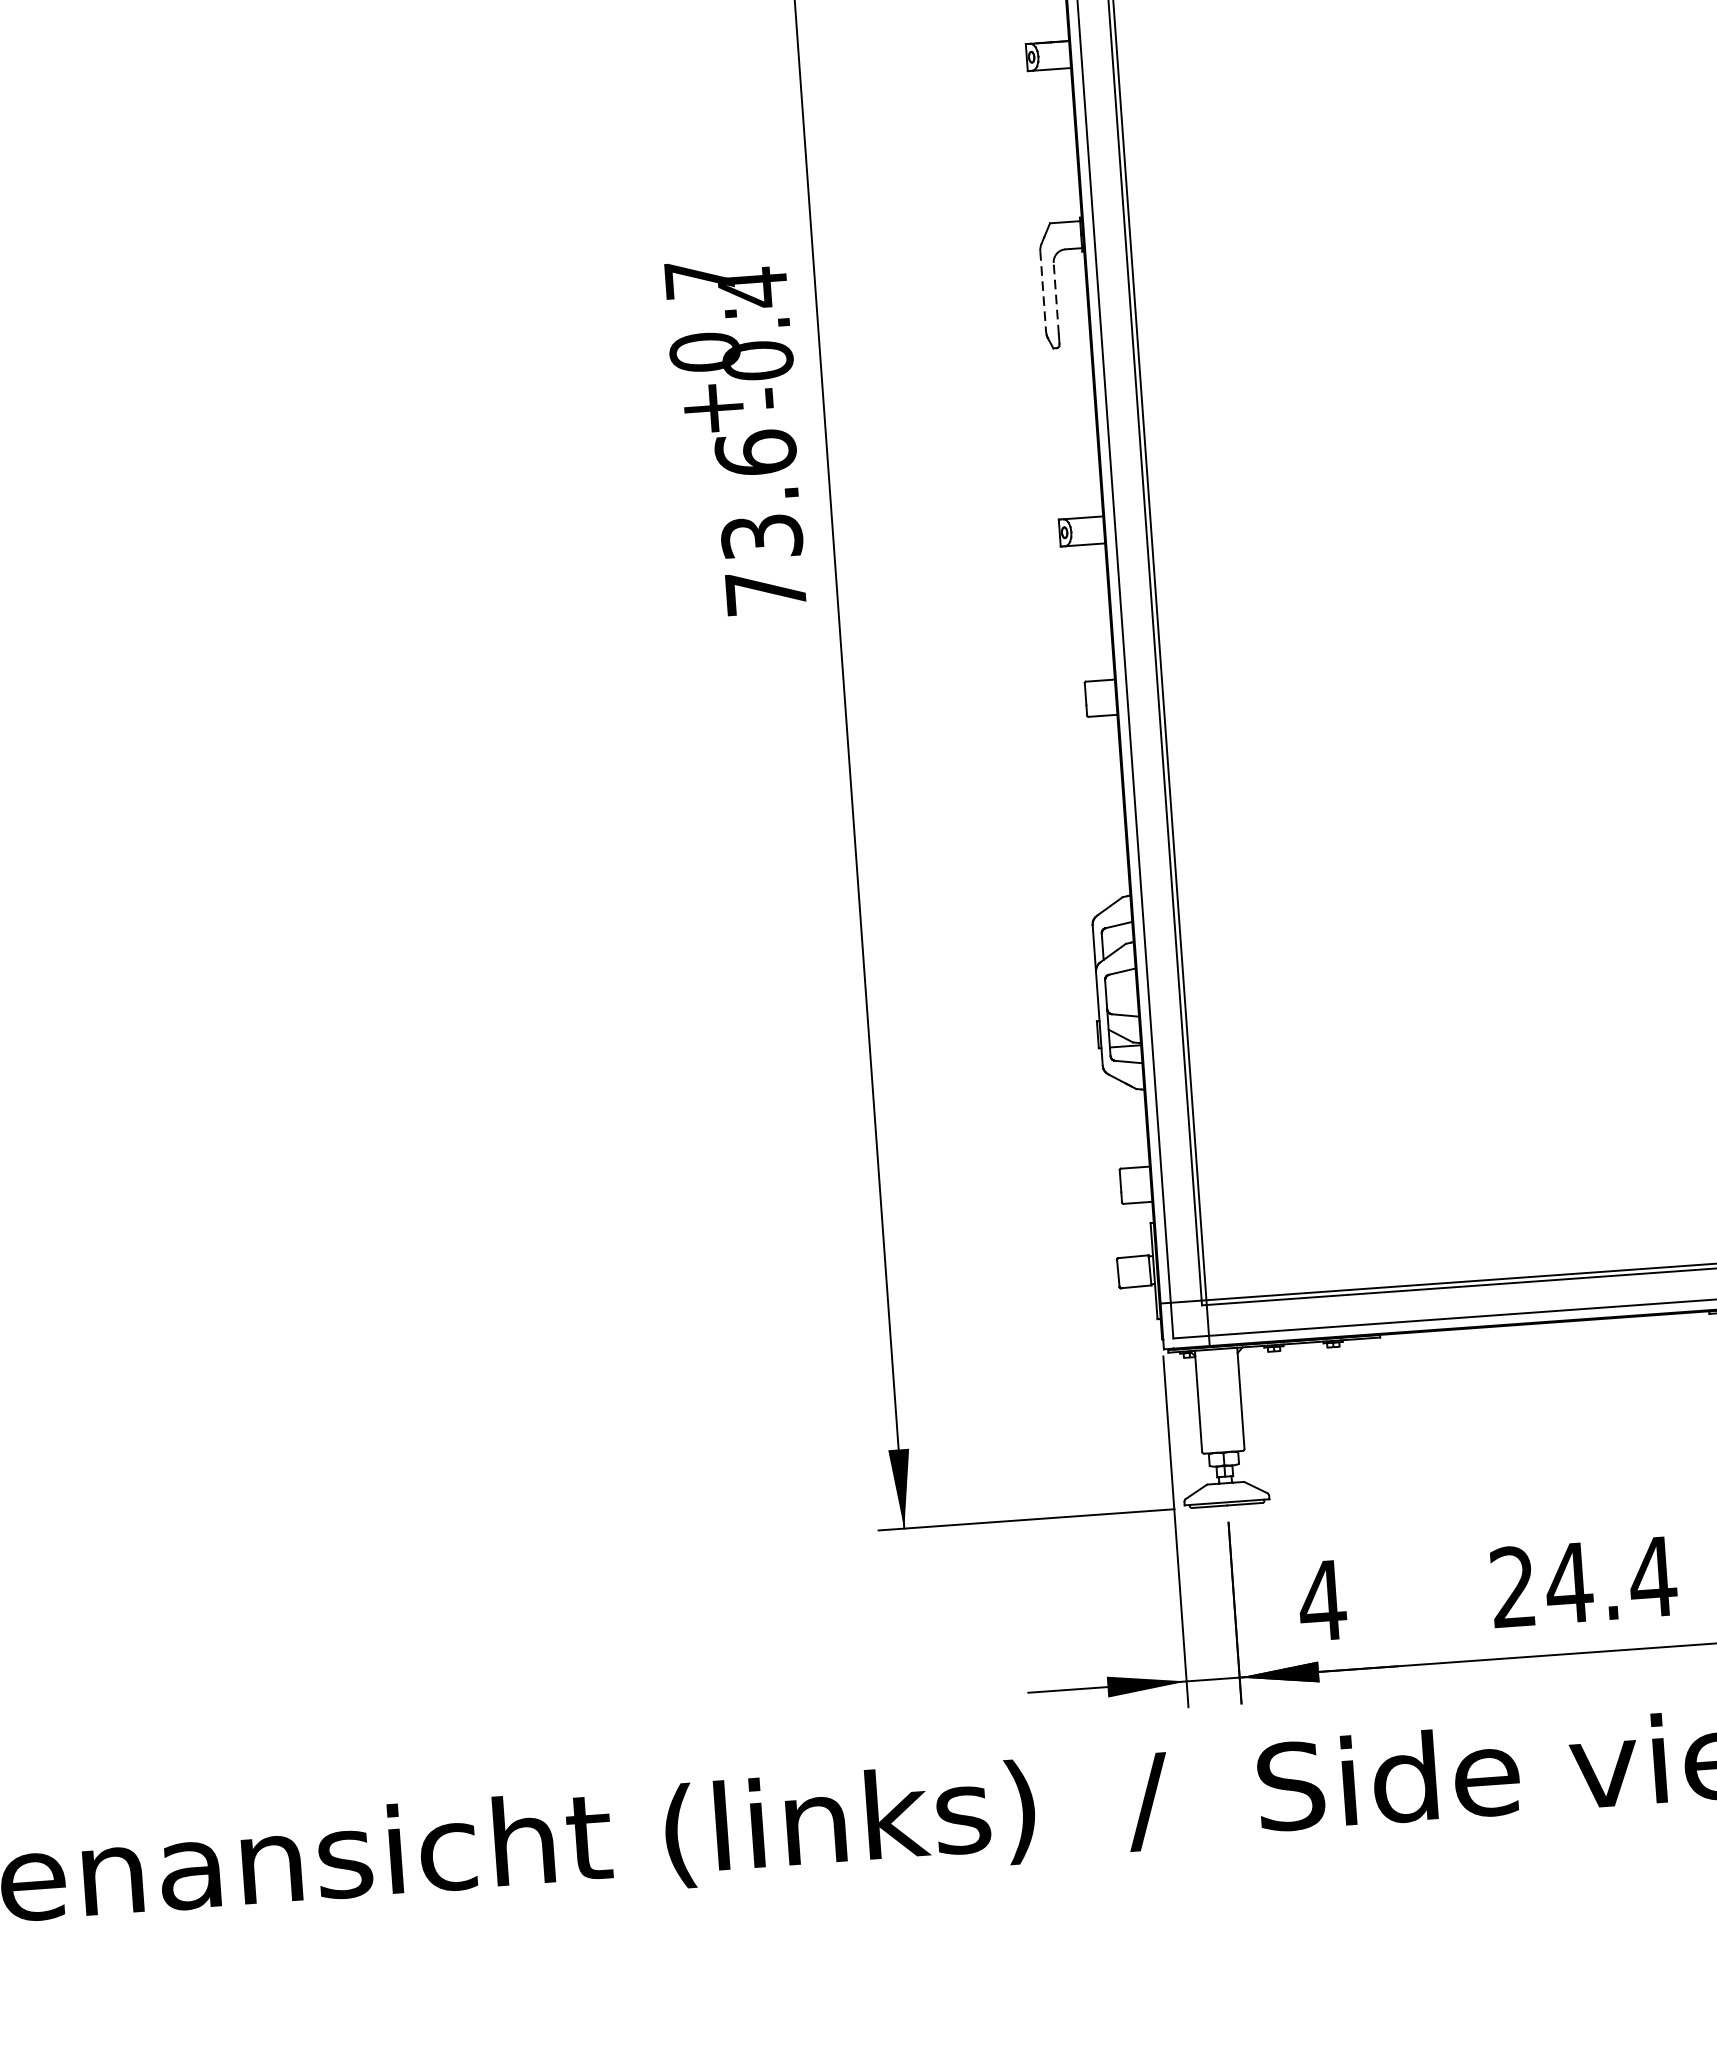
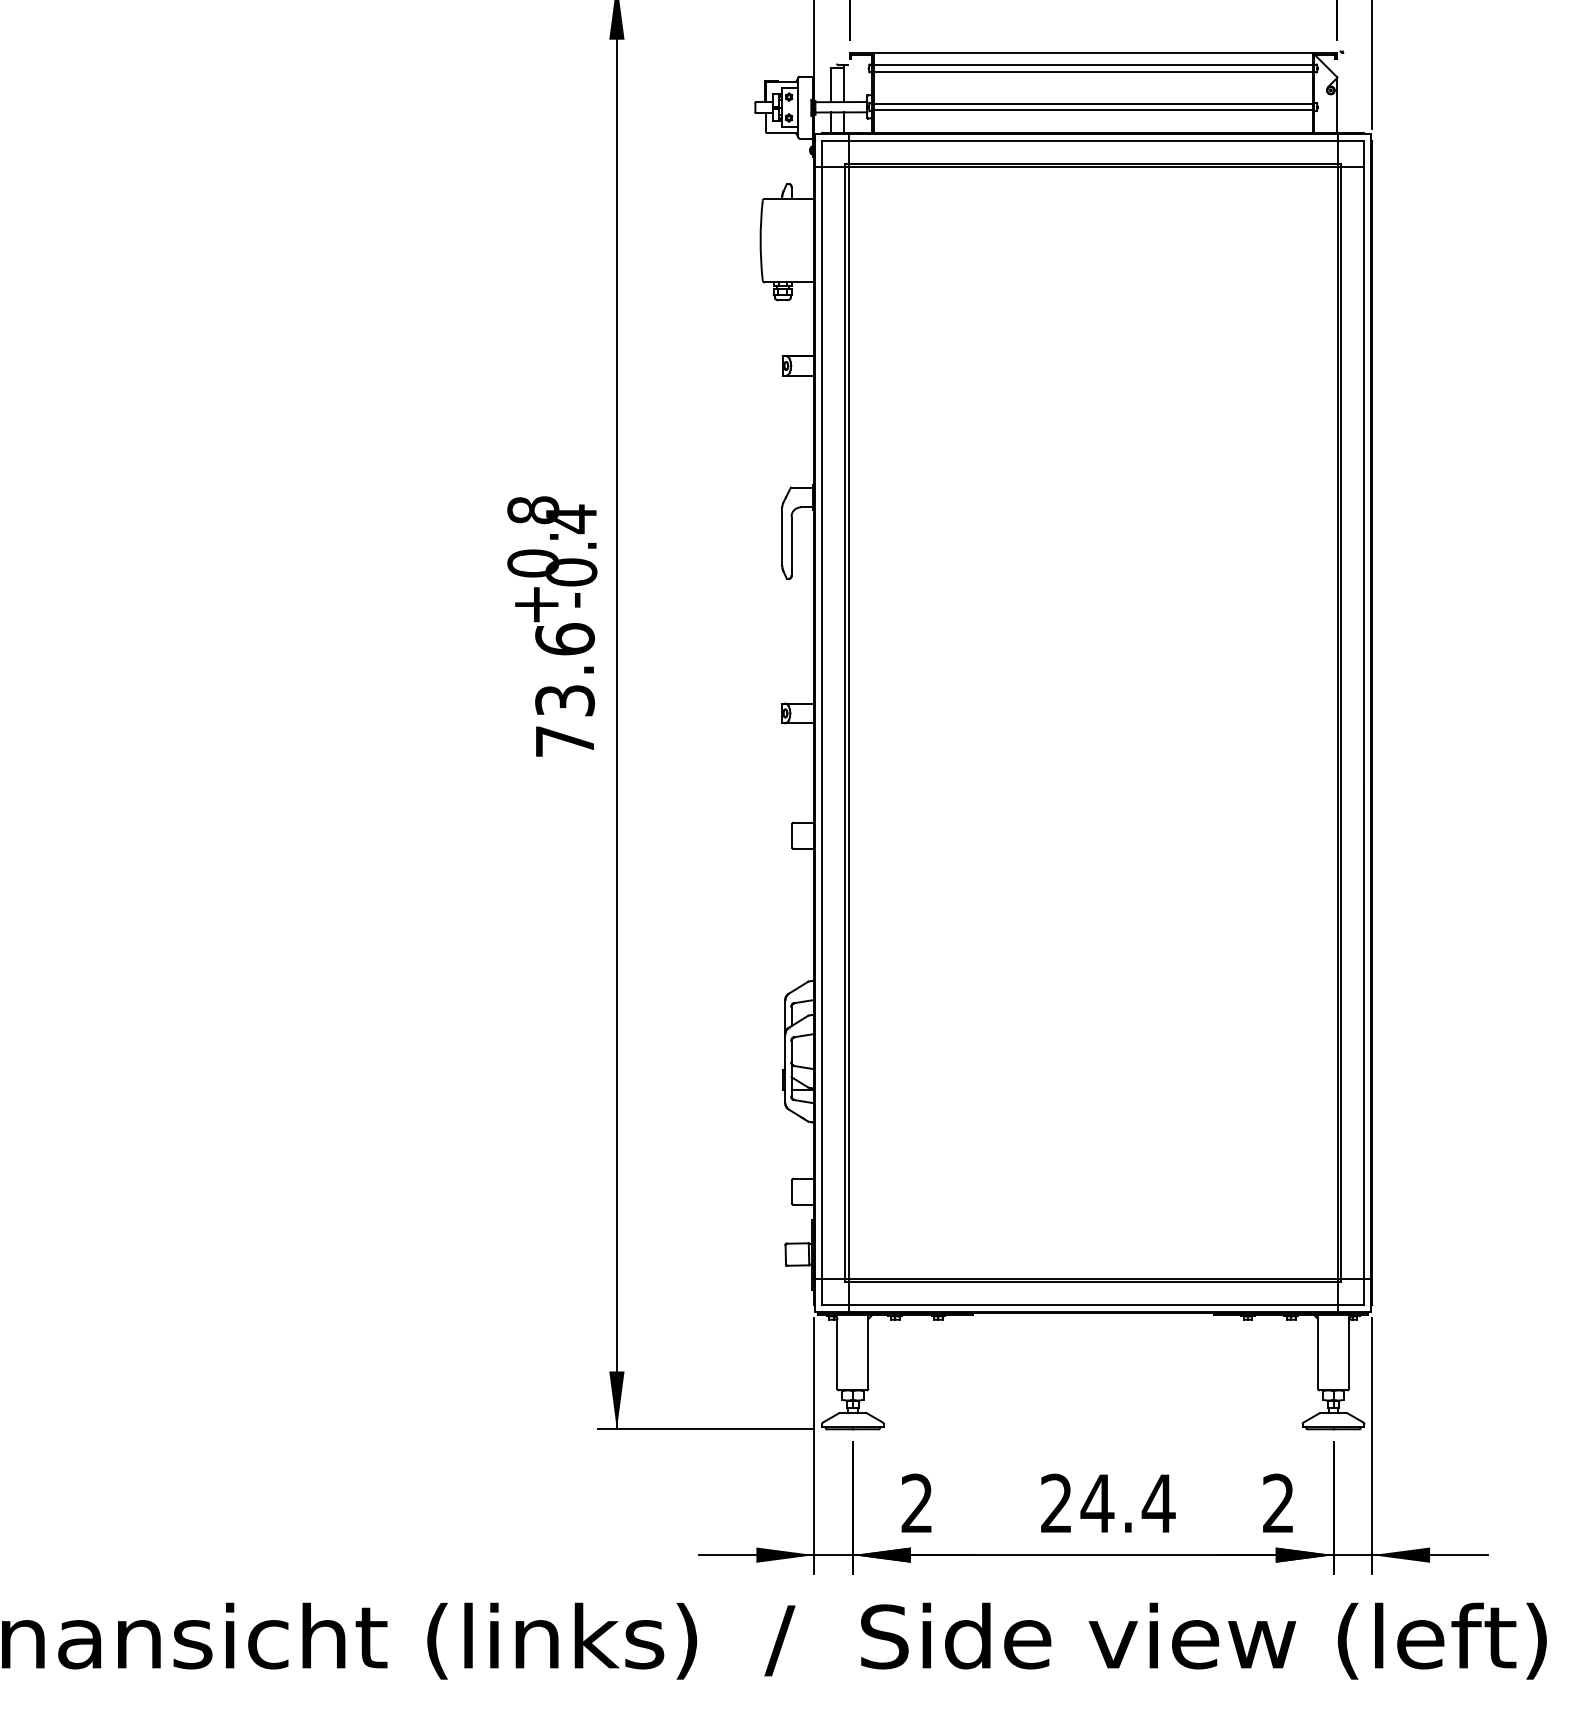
text: (700, 279) -> (533, 510), +0.7 -> +0.8
line: (1043, 292) -> (782, 537), dashed -> solid
line: (1056, 298) -> (791, 542), dashed -> solid
text: (1322, 1599) -> (917, 1502), 4 -> 2

